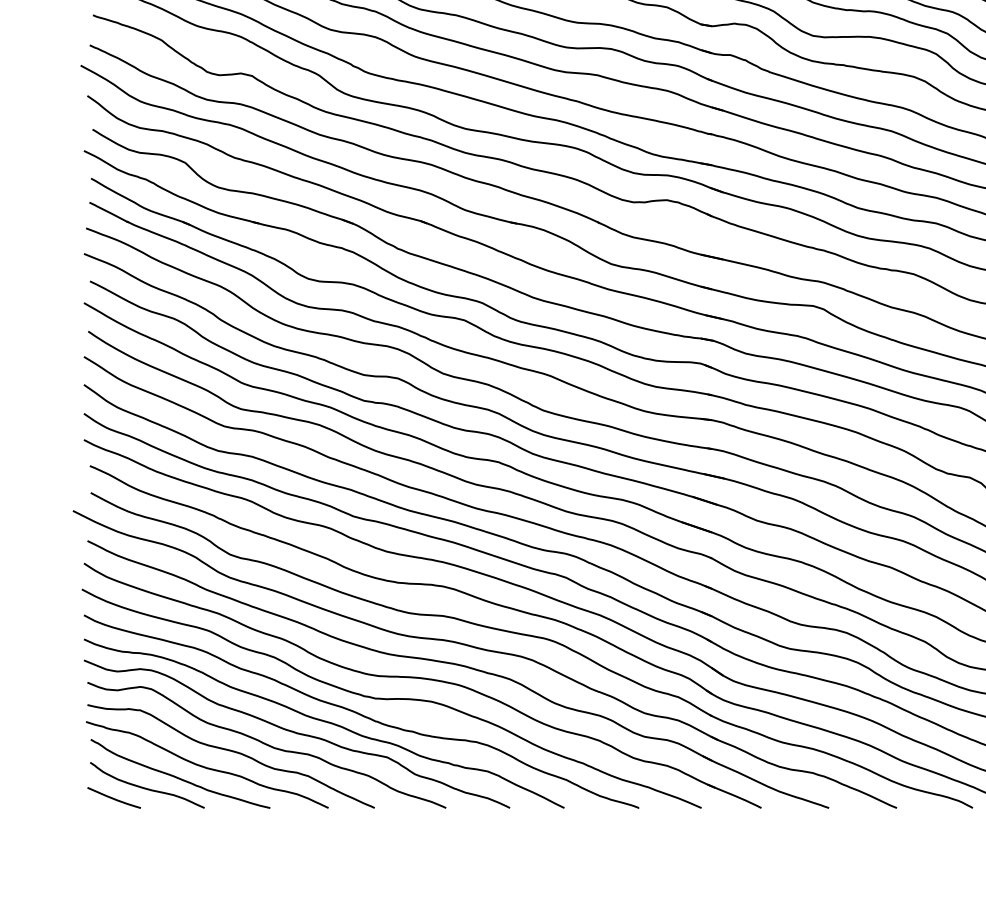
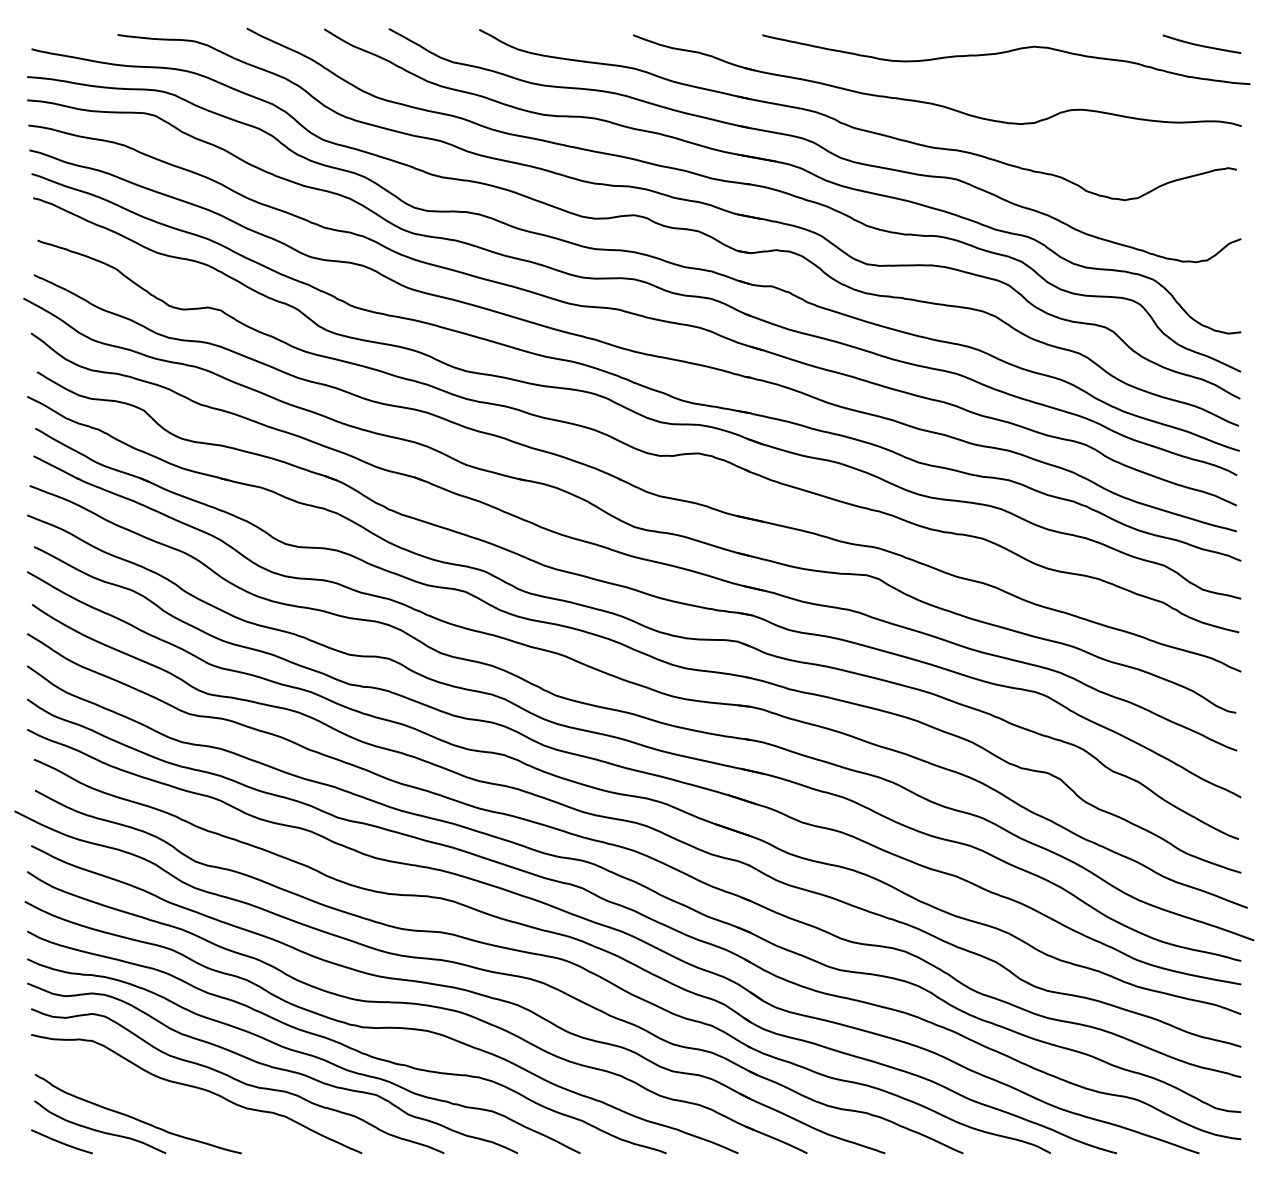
curve: (204, 766) -> (166, 1105), removed

